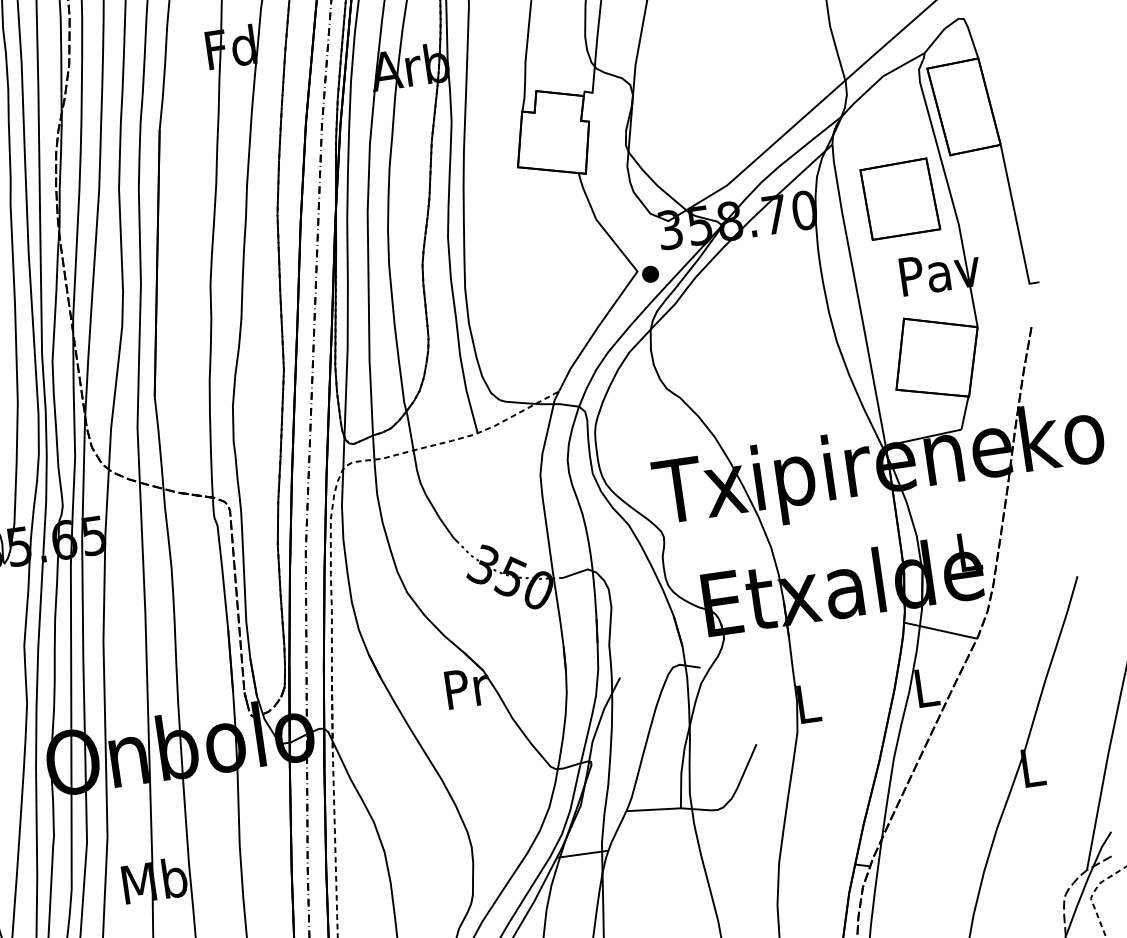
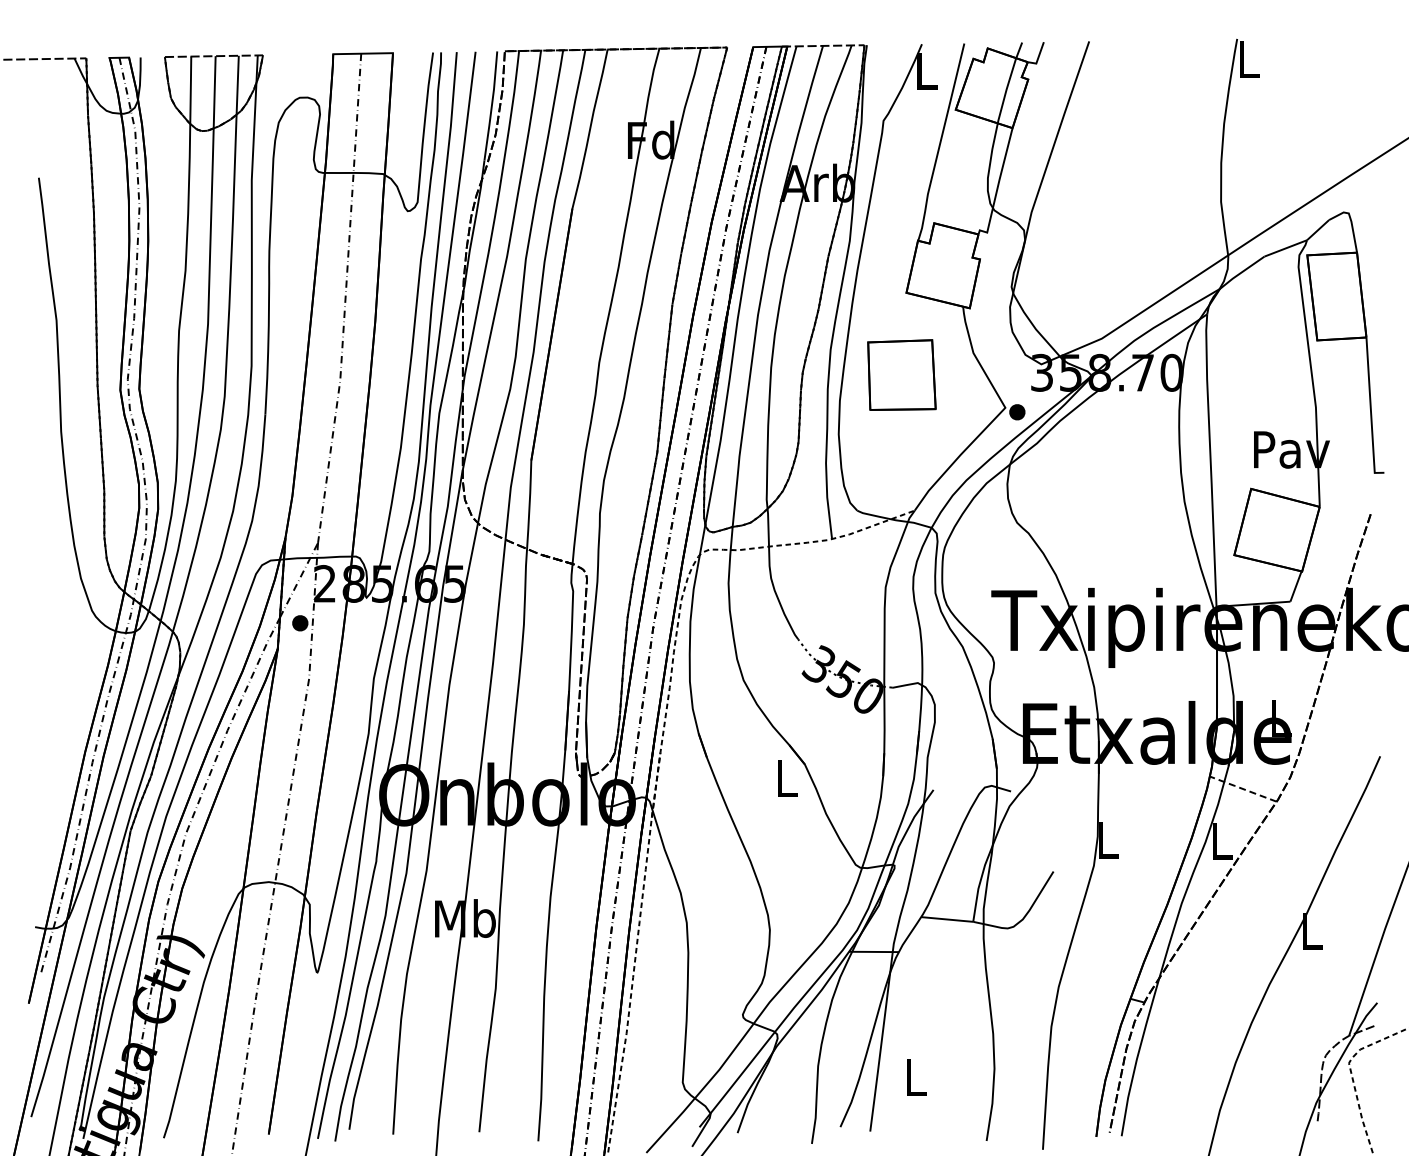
part: (899, 198) -> (901, 374), moved
line: (940, 631) -> (1243, 789), solid -> dashed
text: (467, 687) -> (787, 778), Pr -> L

